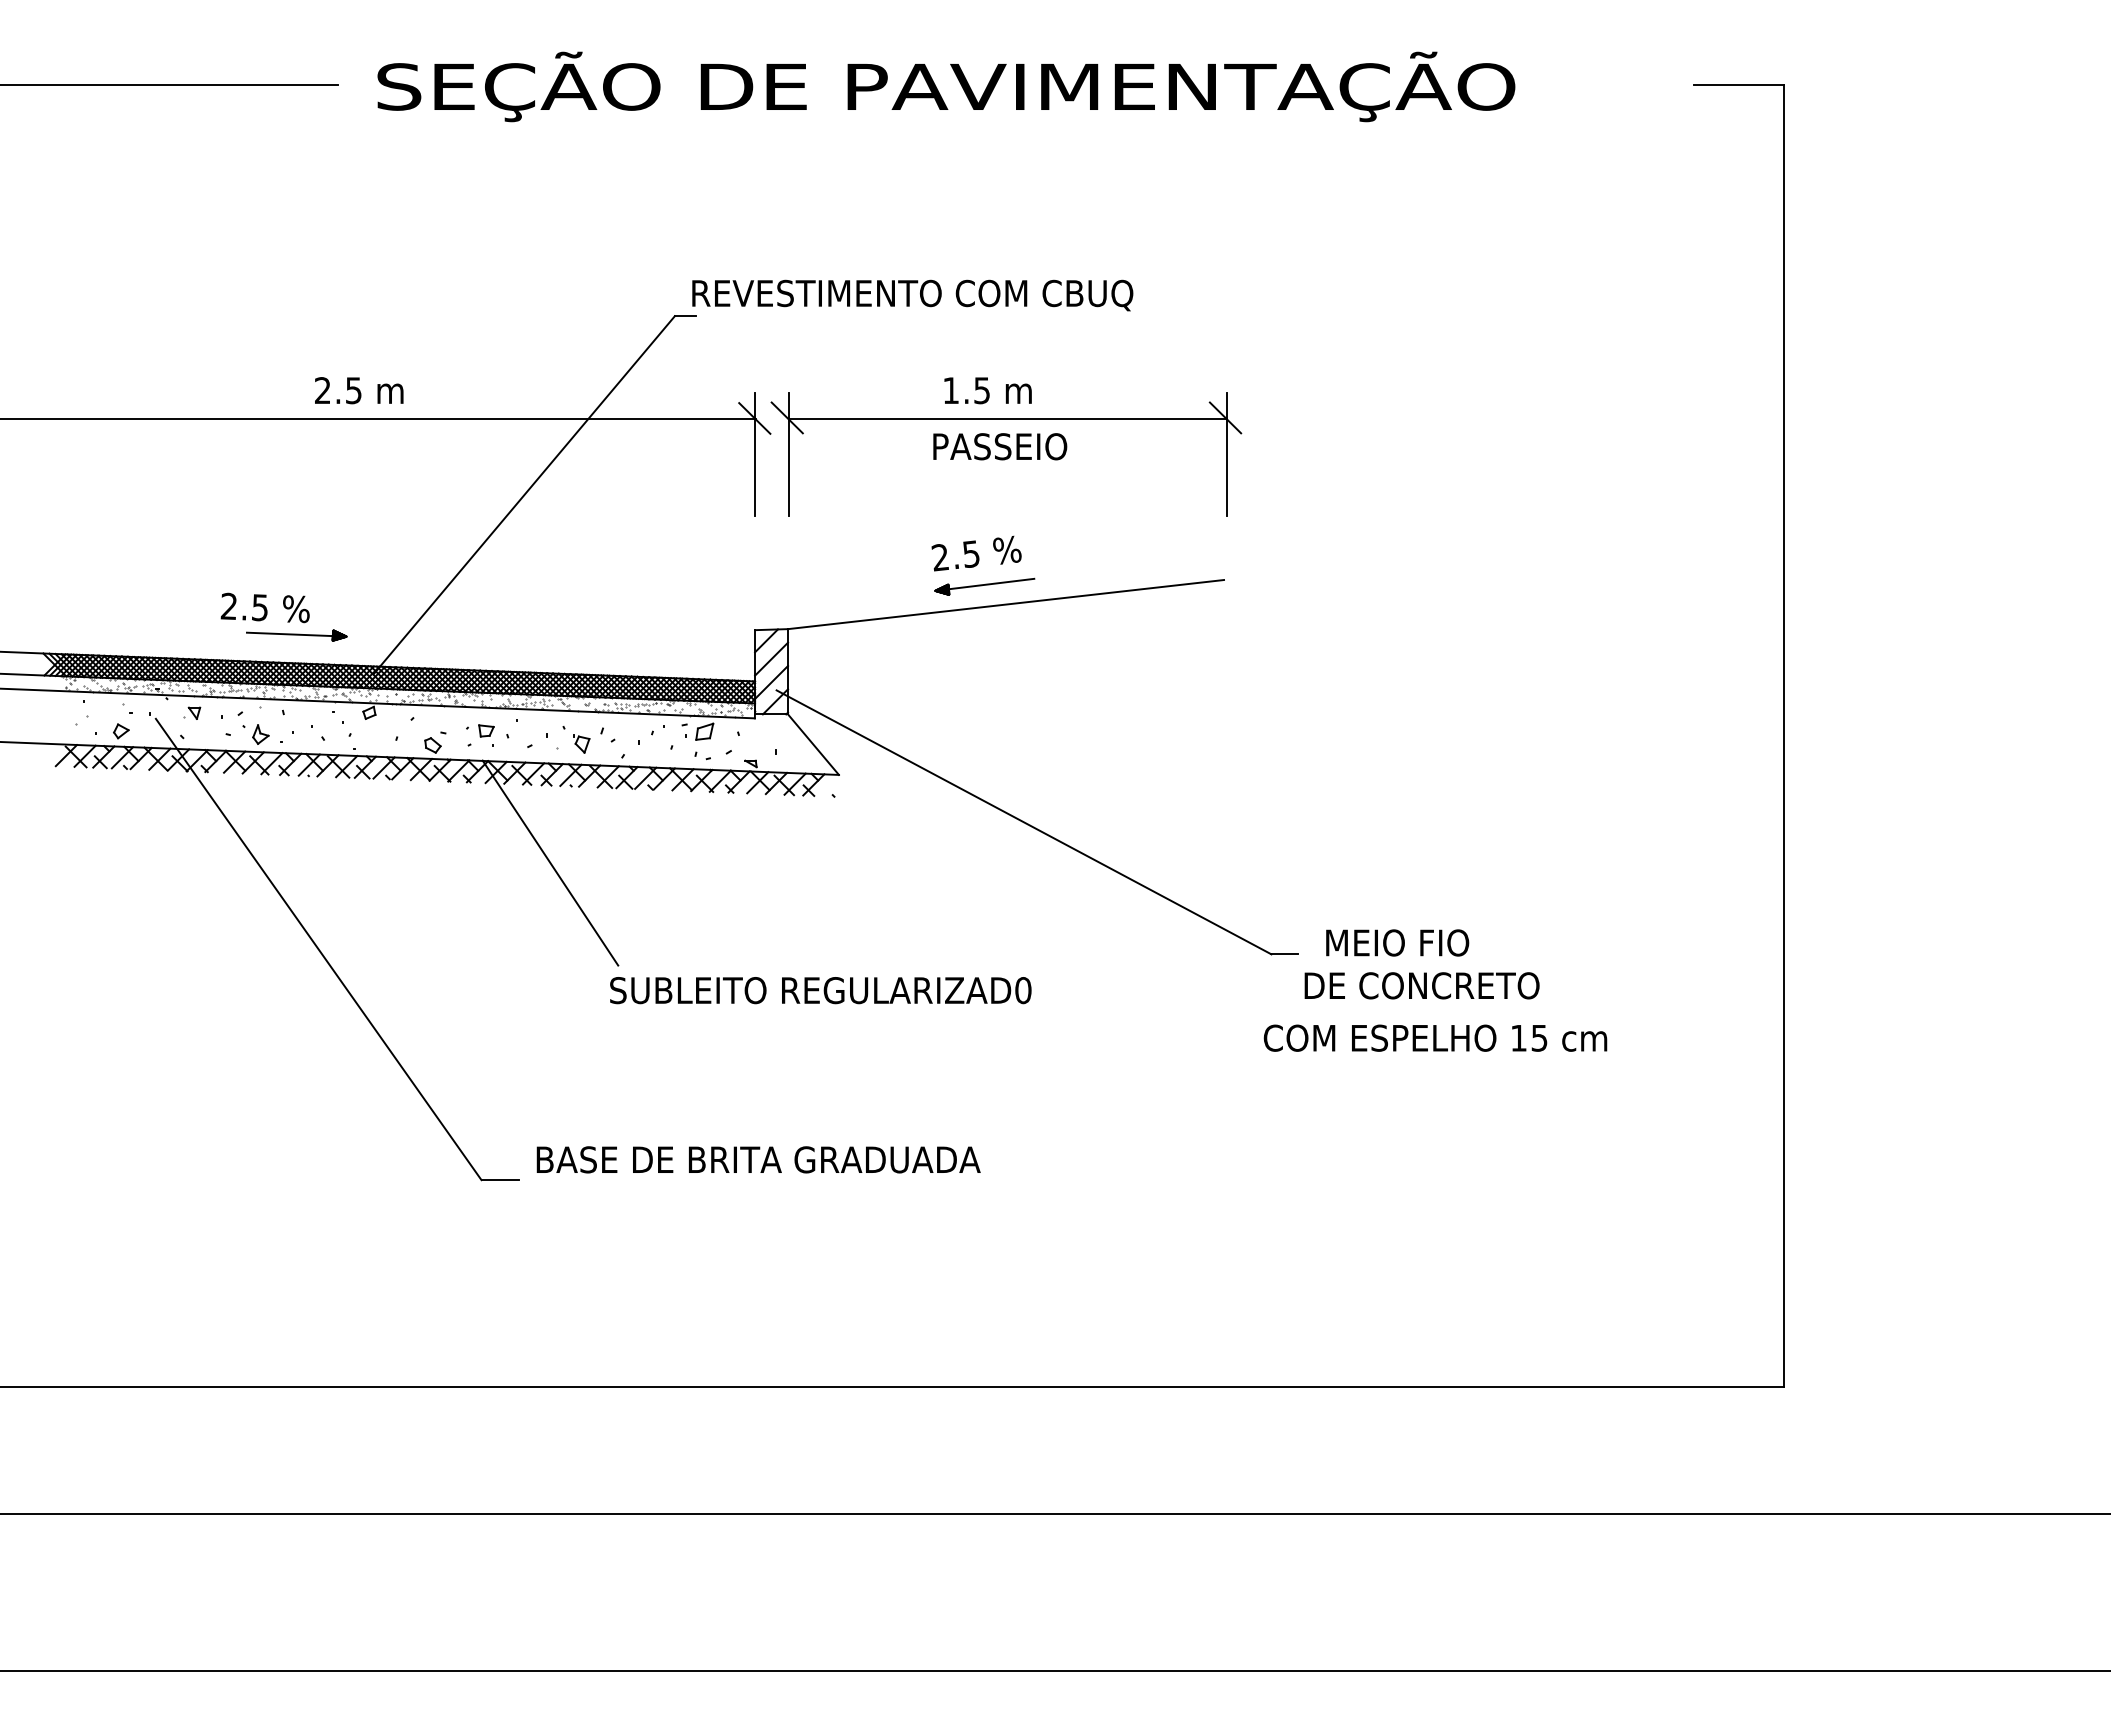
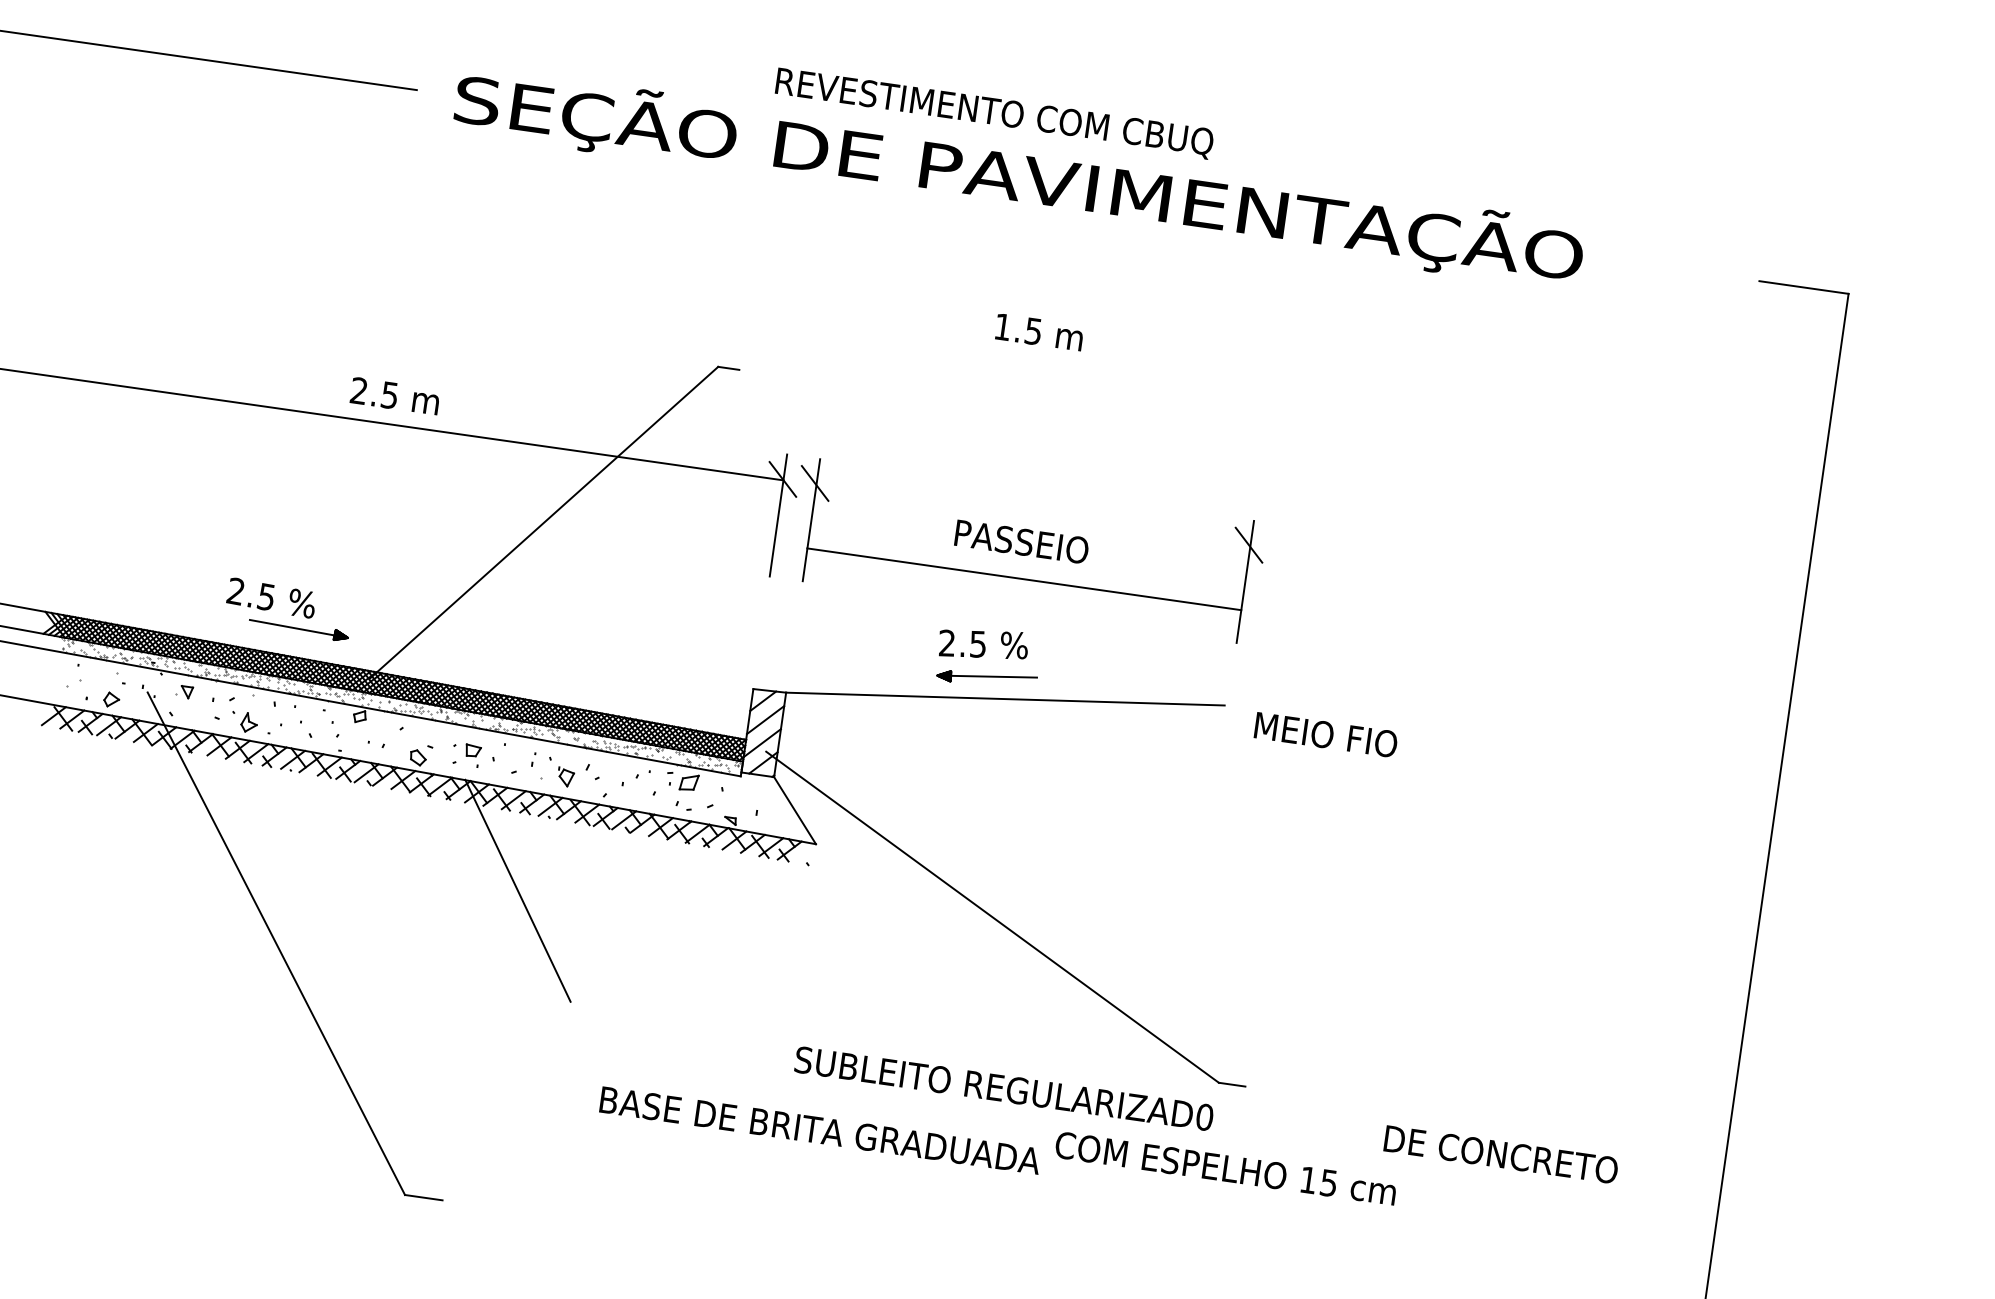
text: (912, 295) -> (994, 113), moved
text: (987, 390) -> (1038, 332), moved
line: (1007, 419) -> (1023, 579), moved
text: (1397, 942) -> (1326, 734), moved
text: (1421, 985) -> (1500, 1154), moved
text: (820, 990) -> (1003, 1088), moved
text: (1435, 1037) -> (1226, 1167), moved
text: (758, 1159) -> (820, 1130), moved

